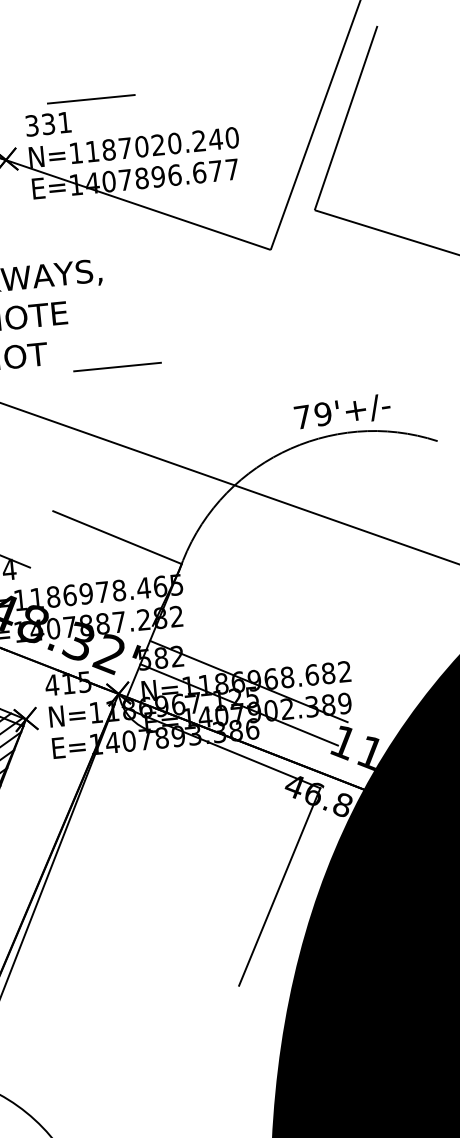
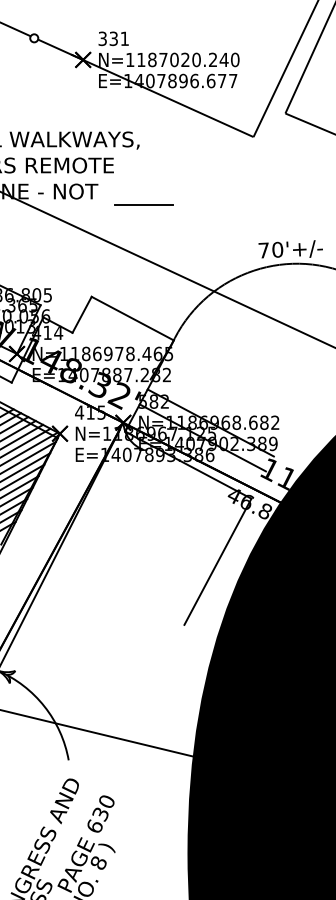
line: (90, 98) -> (143, 24), removed
text: (322, 413) -> (277, 249), 79'+/- -> 70'+/-
line: (40, 538) -> (81, 314), added

